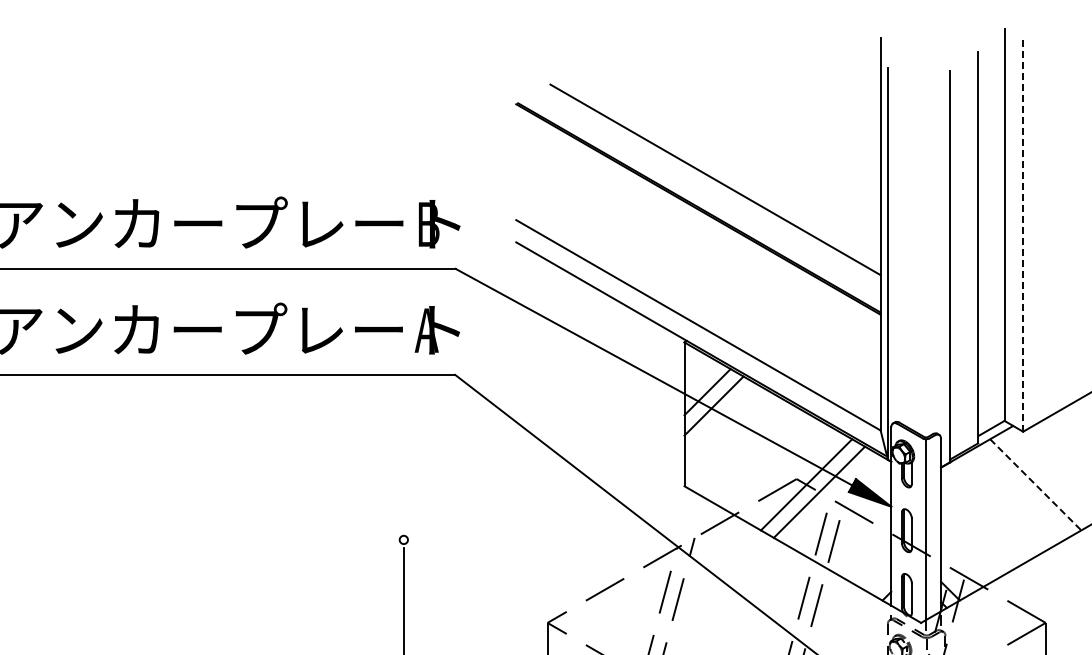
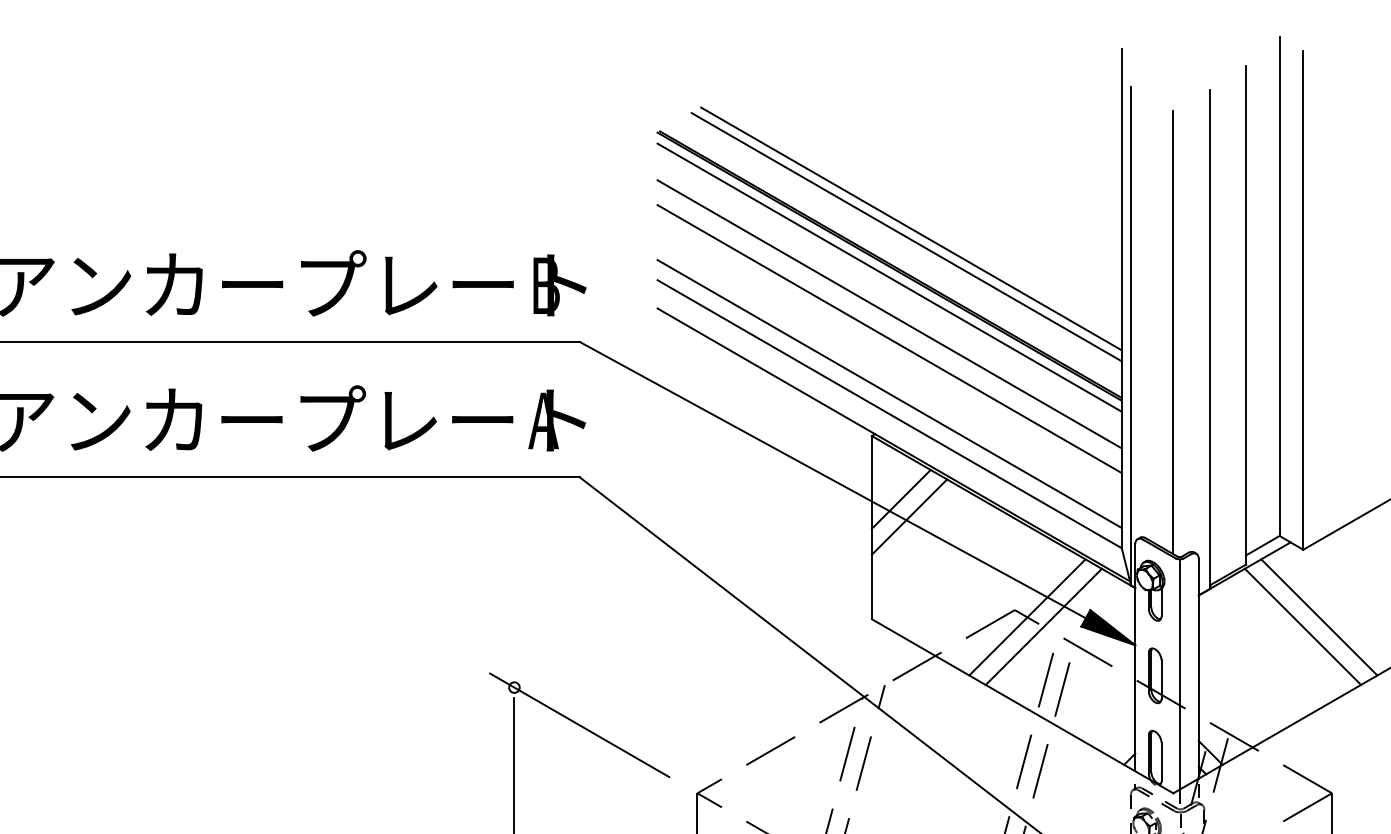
line: (711, 185) -> (906, 236), added
line: (698, 217) -> (889, 276), added
line: (1023, 235) -> (1303, 299), dashed -> solid
line: (698, 246) -> (889, 313), added
line: (921, 261) -> (1173, 332), added
line: (698, 266) -> (889, 339), added
line: (698, 309) -> (889, 394), added
line: (1036, 485) -> (1320, 618), dashed -> solid
line: (1022, 491) -> (1302, 625), added
line: (454, 569) -> (578, 725), added

